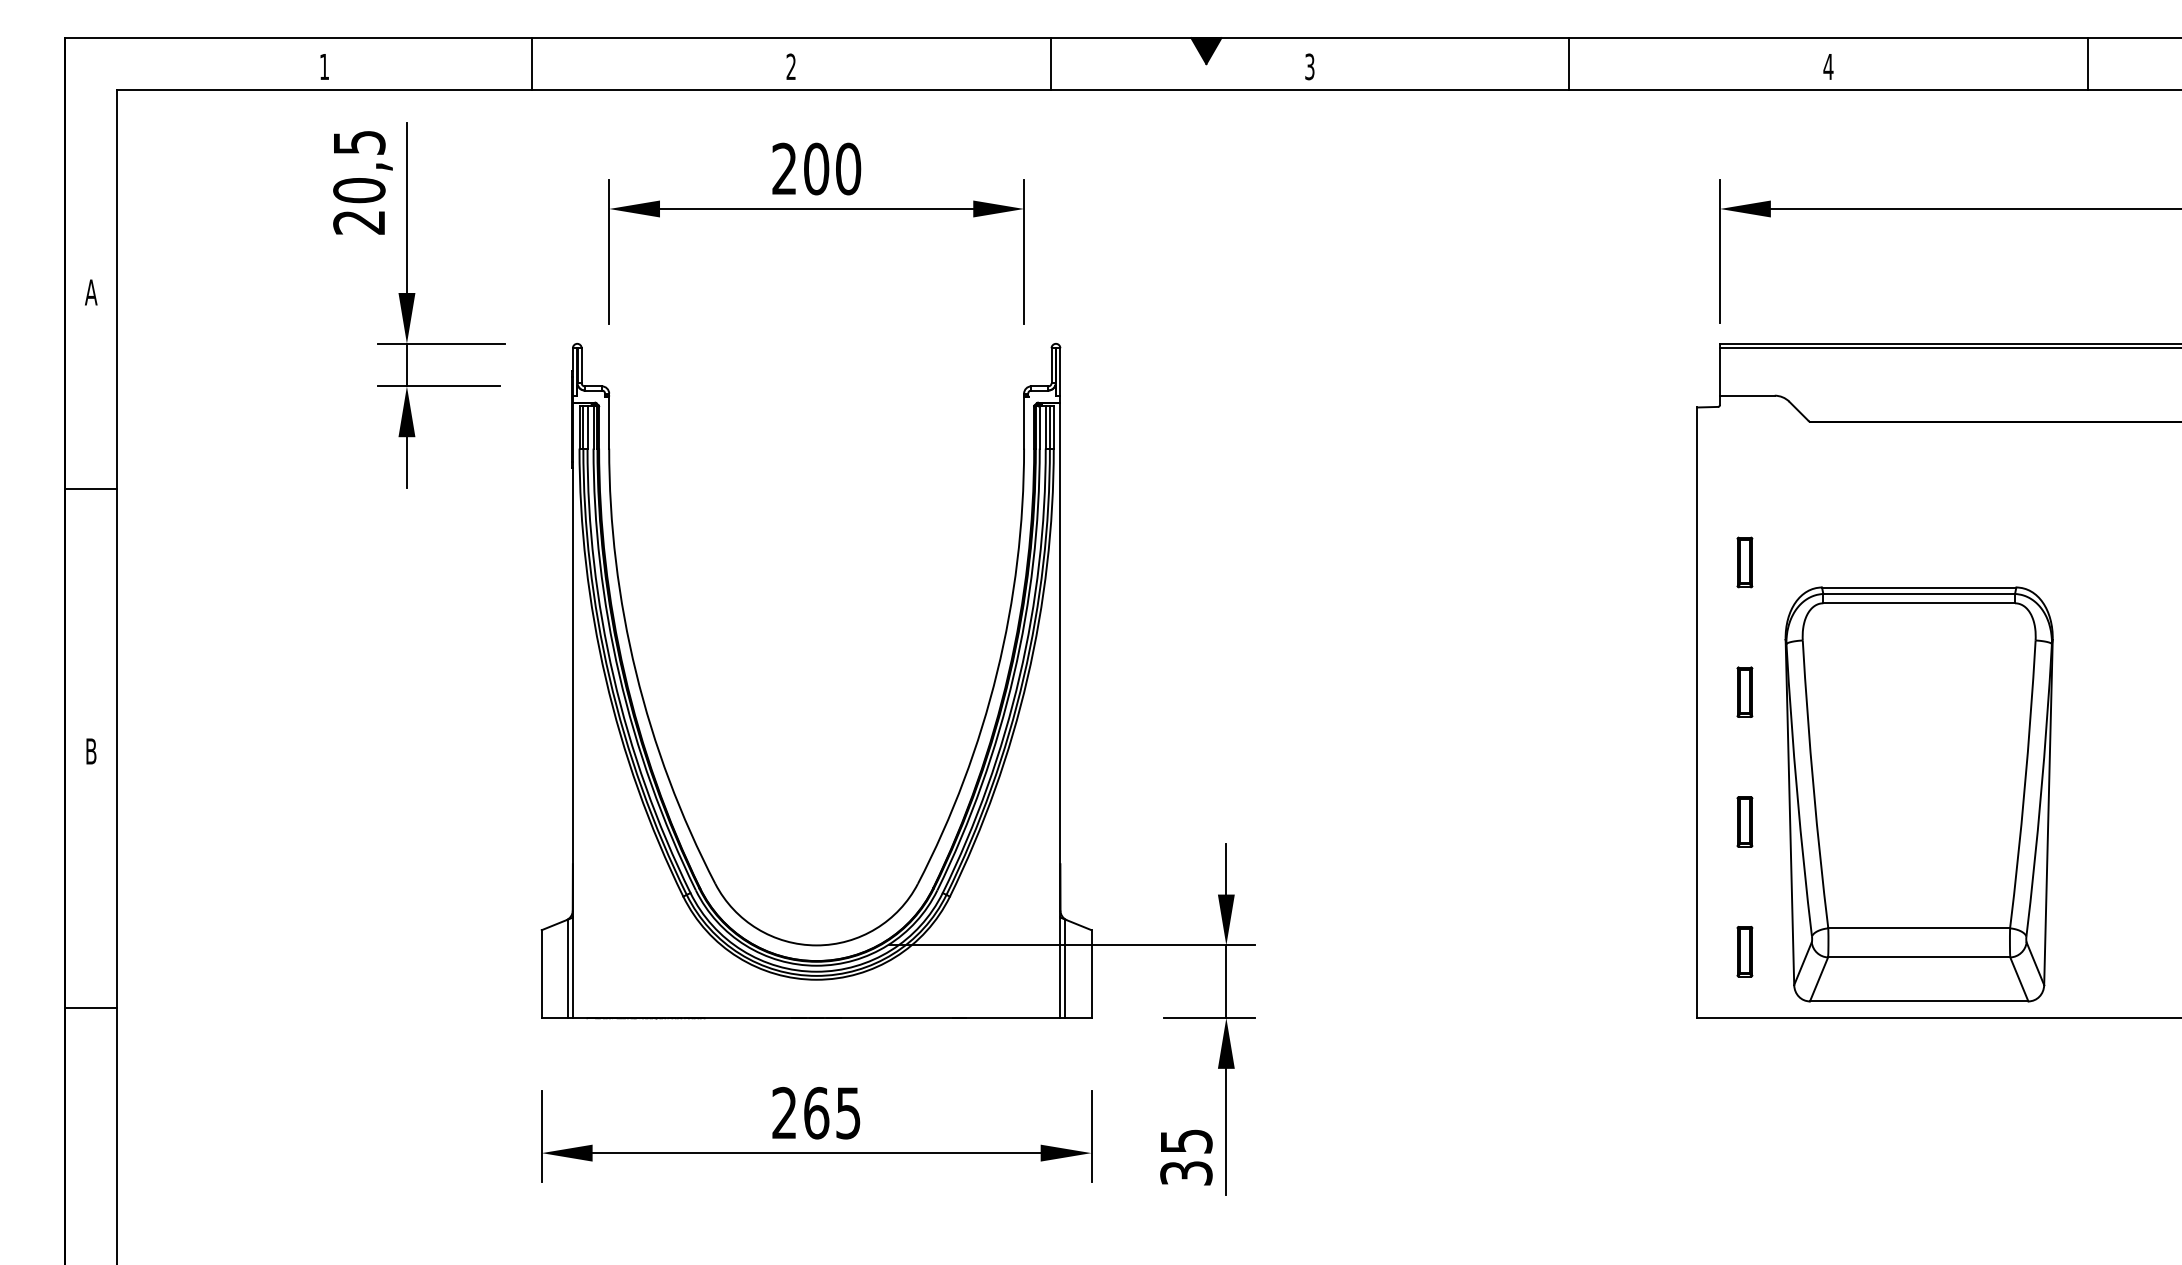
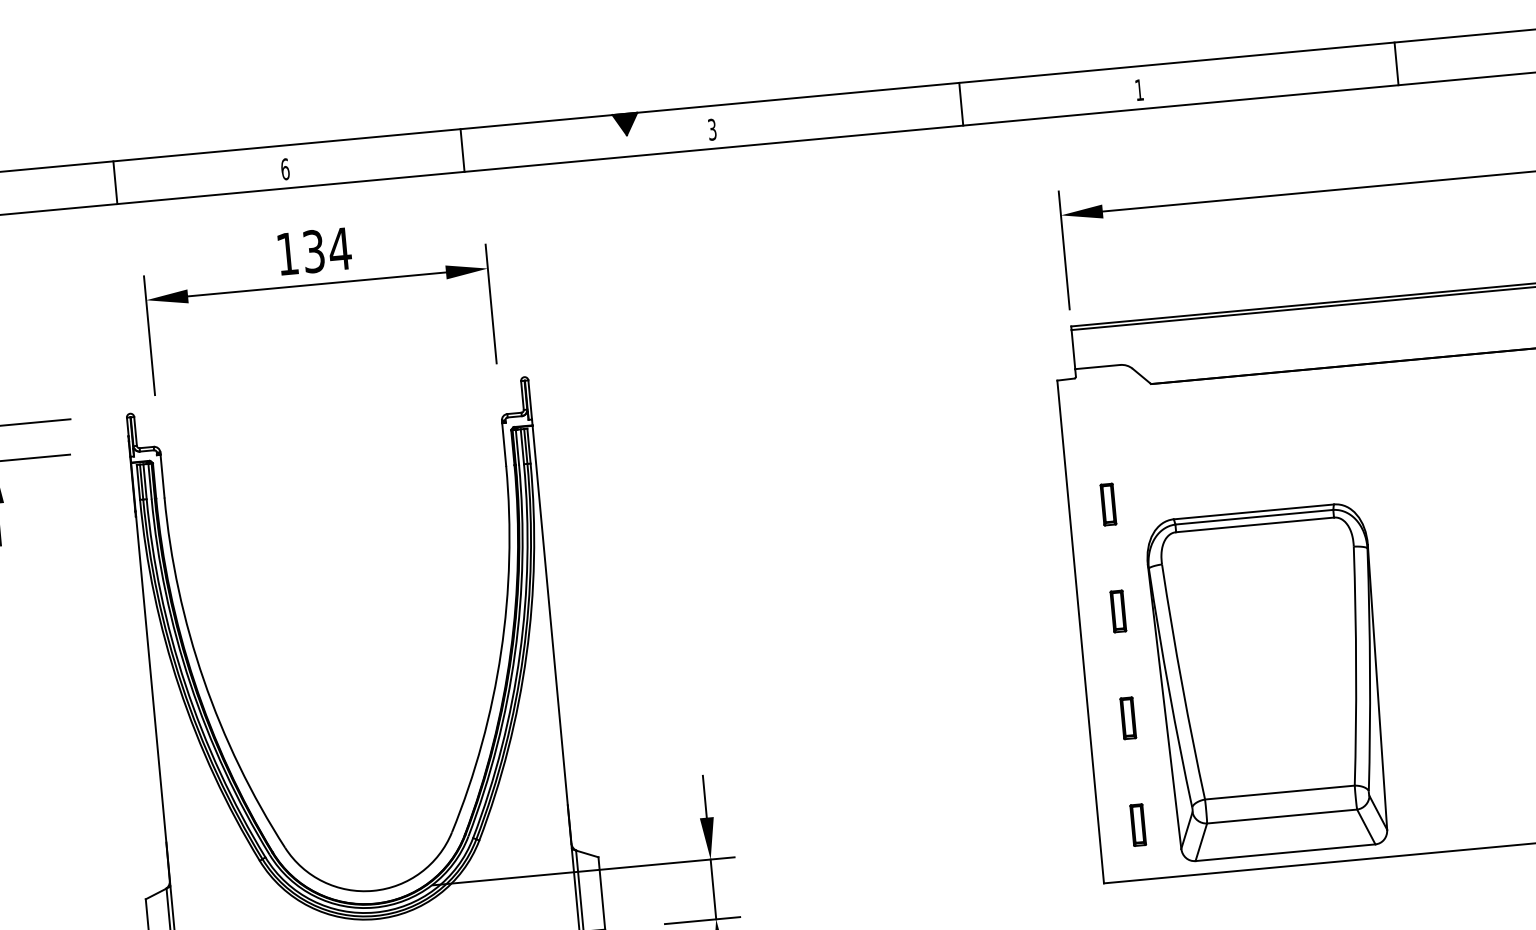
line: (532, 63) -> (115, 182), moved
line: (1050, 63) -> (462, 150), moved
line: (1569, 63) -> (961, 103), moved
line: (2088, 63) -> (1396, 63), moved
text: (791, 66) -> (285, 169), 2 -> 6
text: (1828, 66) -> (1139, 89), 4 -> 1
text: (816, 168) -> (313, 251), 200 -> 134

